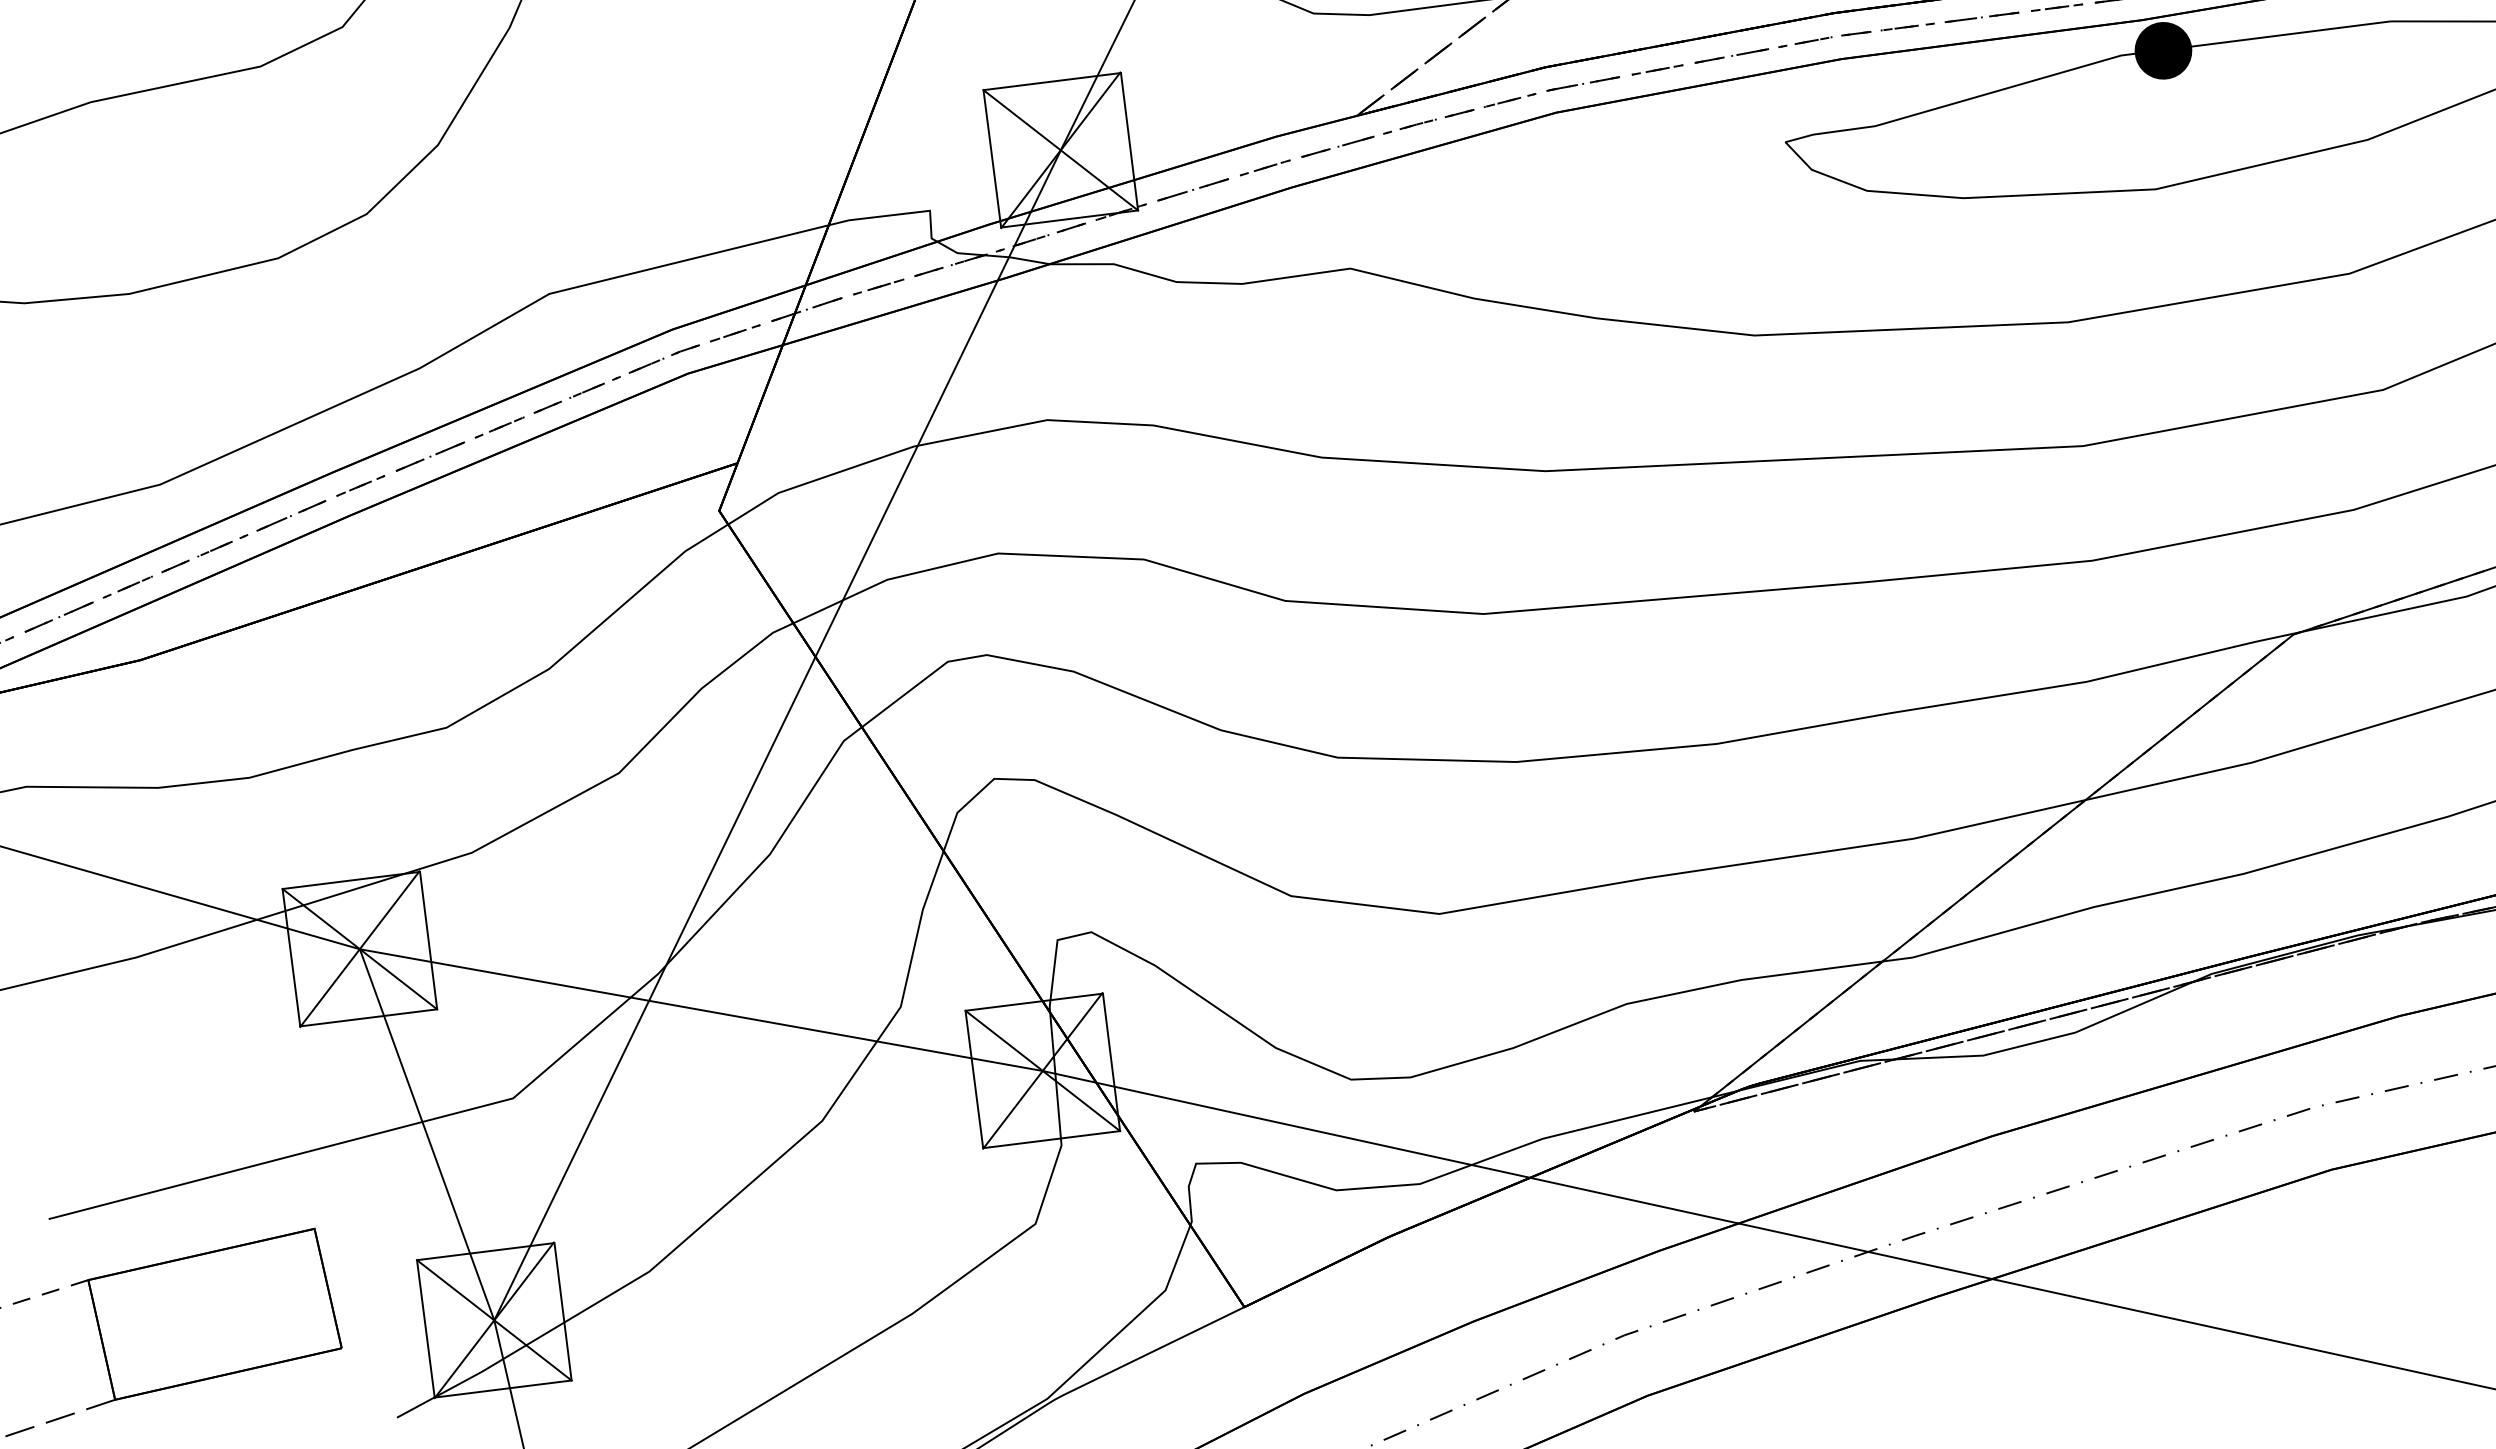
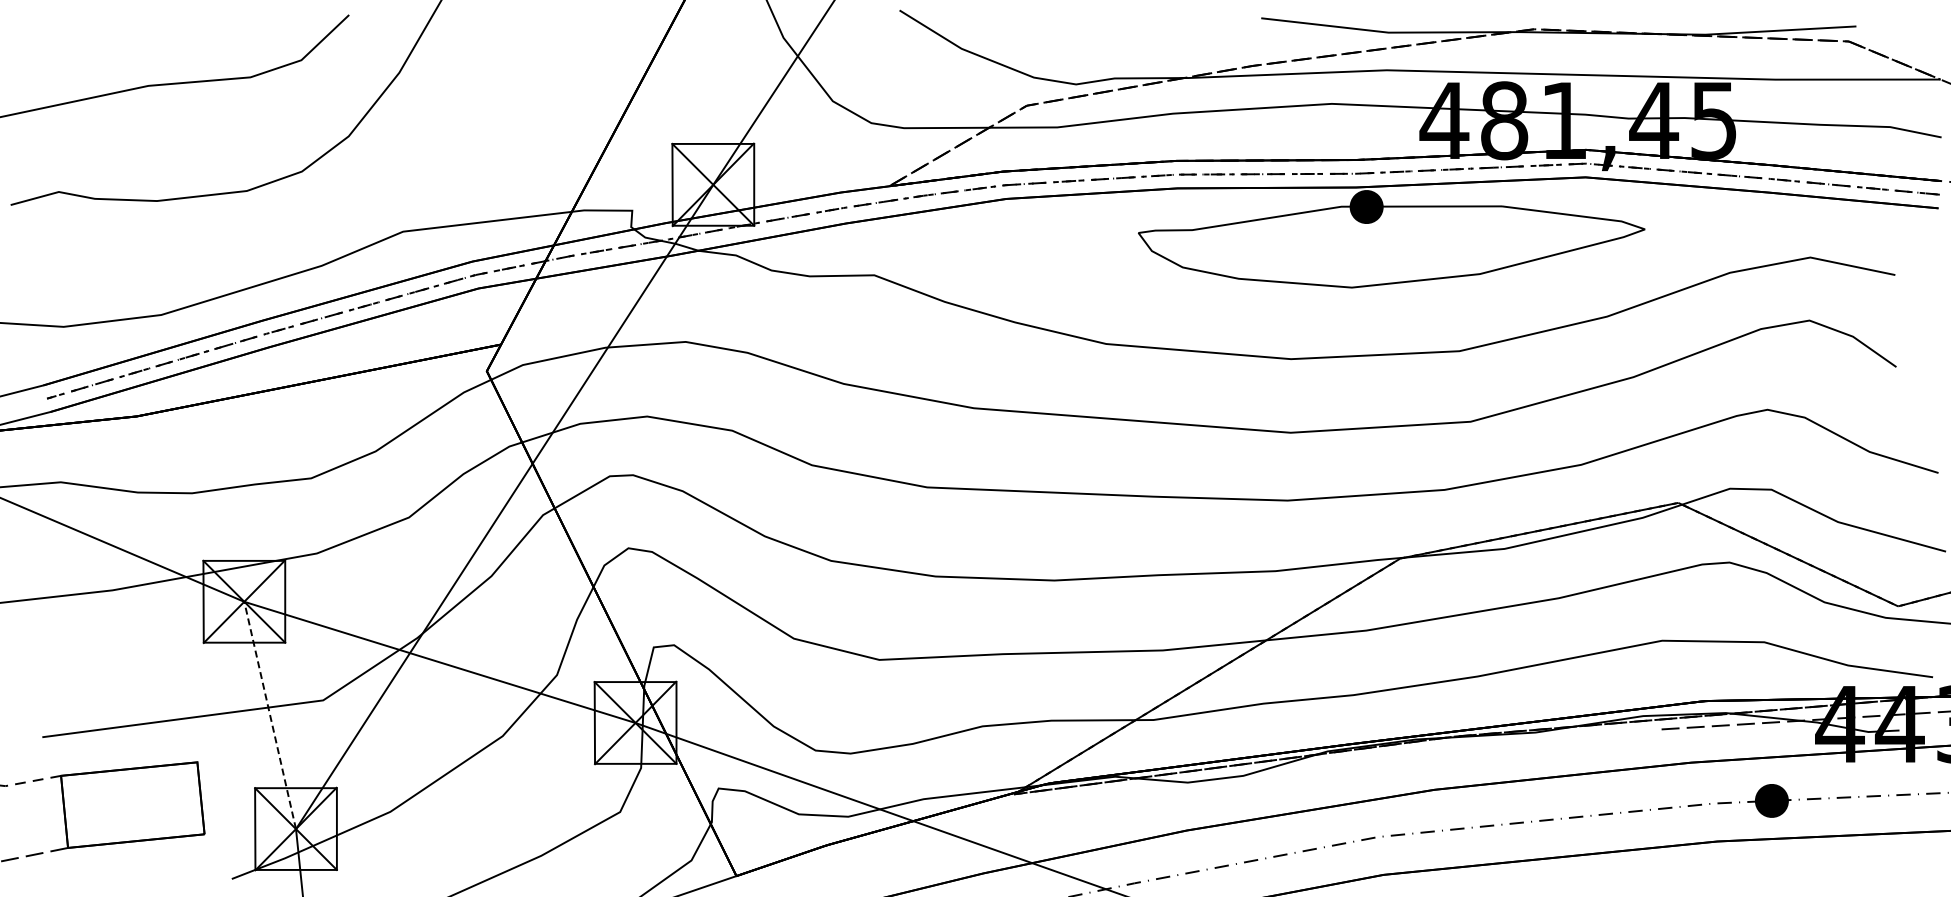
line: (427, 1134) -> (270, 715), solid -> dashed

